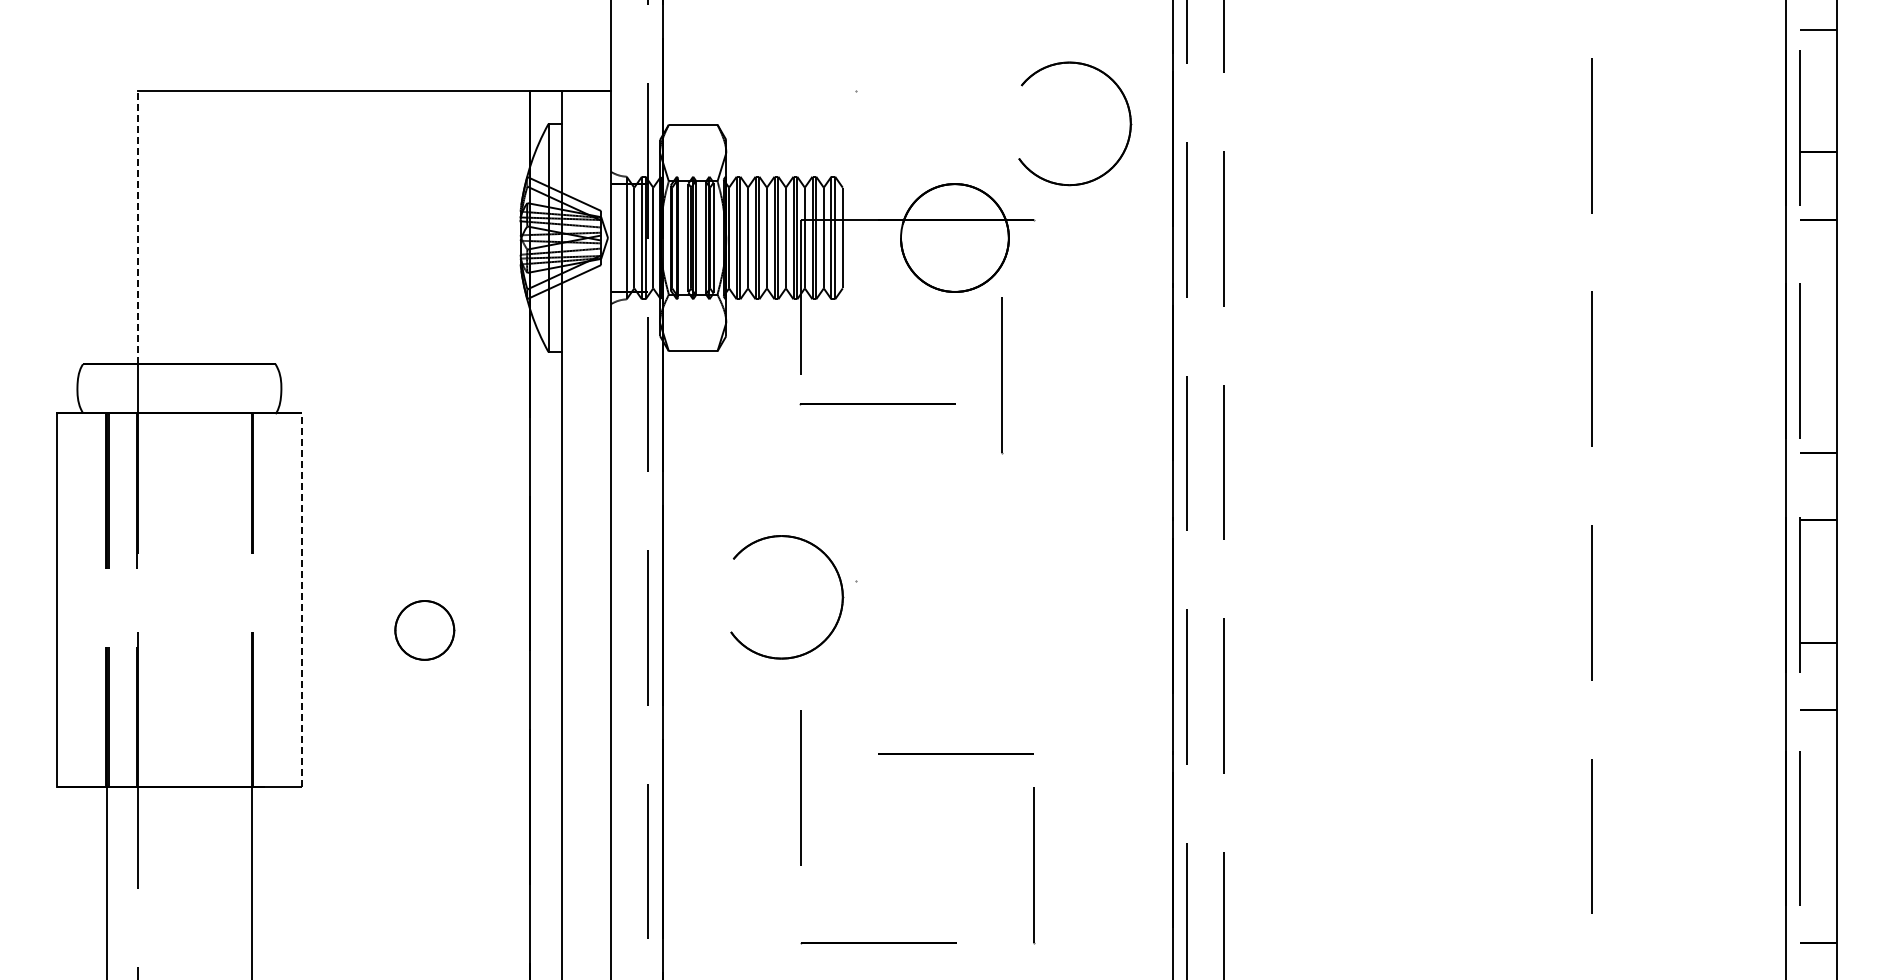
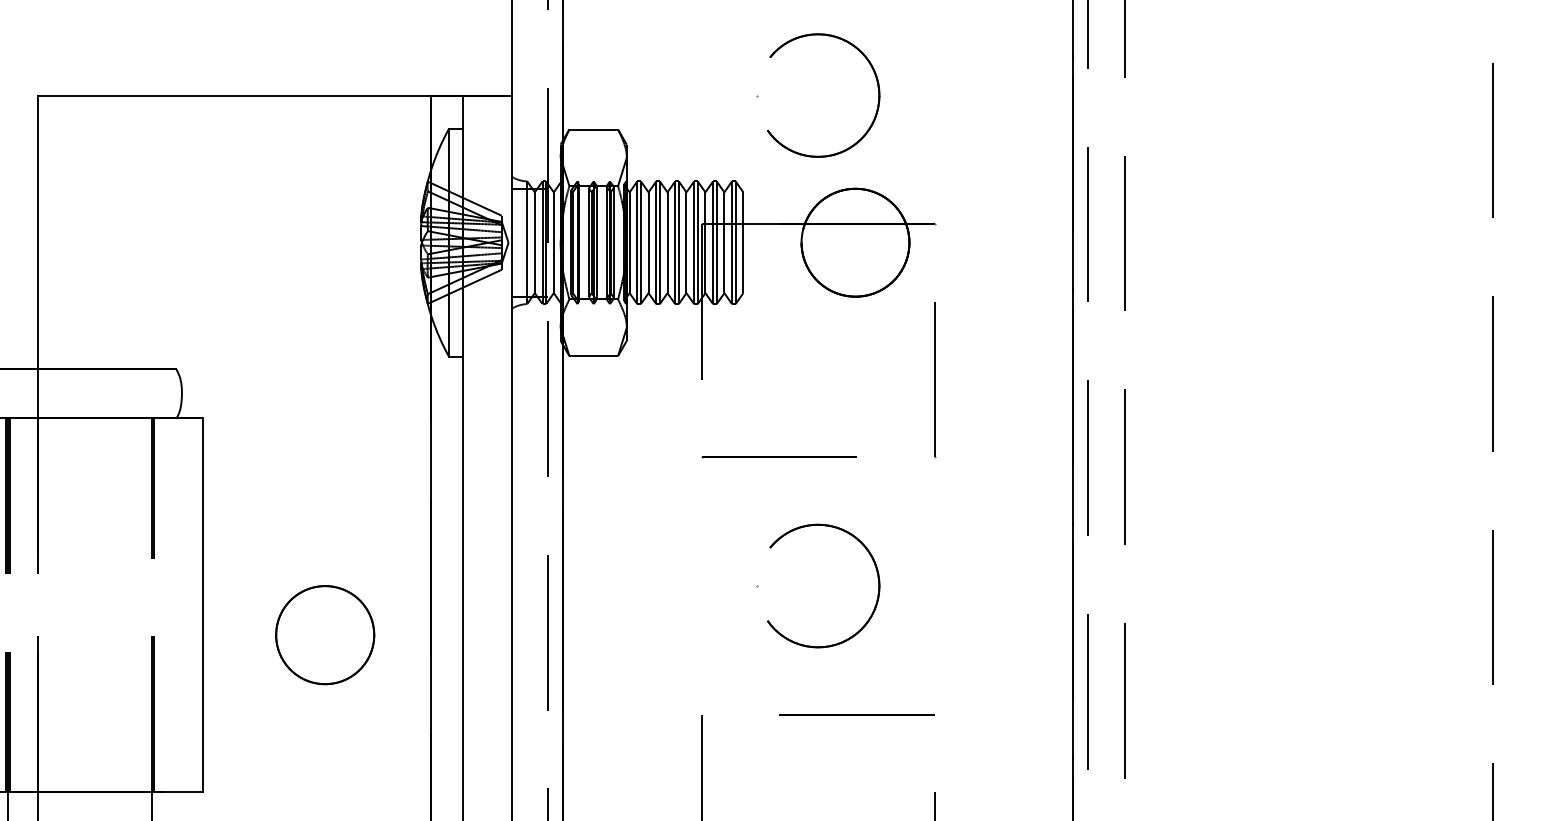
part: (1129, 123) -> (878, 95), moved
line: (137, 227) -> (38, 232), dashed -> solid
line: (1002, 375) -> (935, 380), moved
line: (877, 404) -> (779, 458), moved
part: (841, 597) -> (878, 586), moved
line: (302, 600) -> (203, 605), dashed -> solid
part: (424, 630) -> (325, 635), size x1.67
line: (955, 753) -> (856, 714), moved

